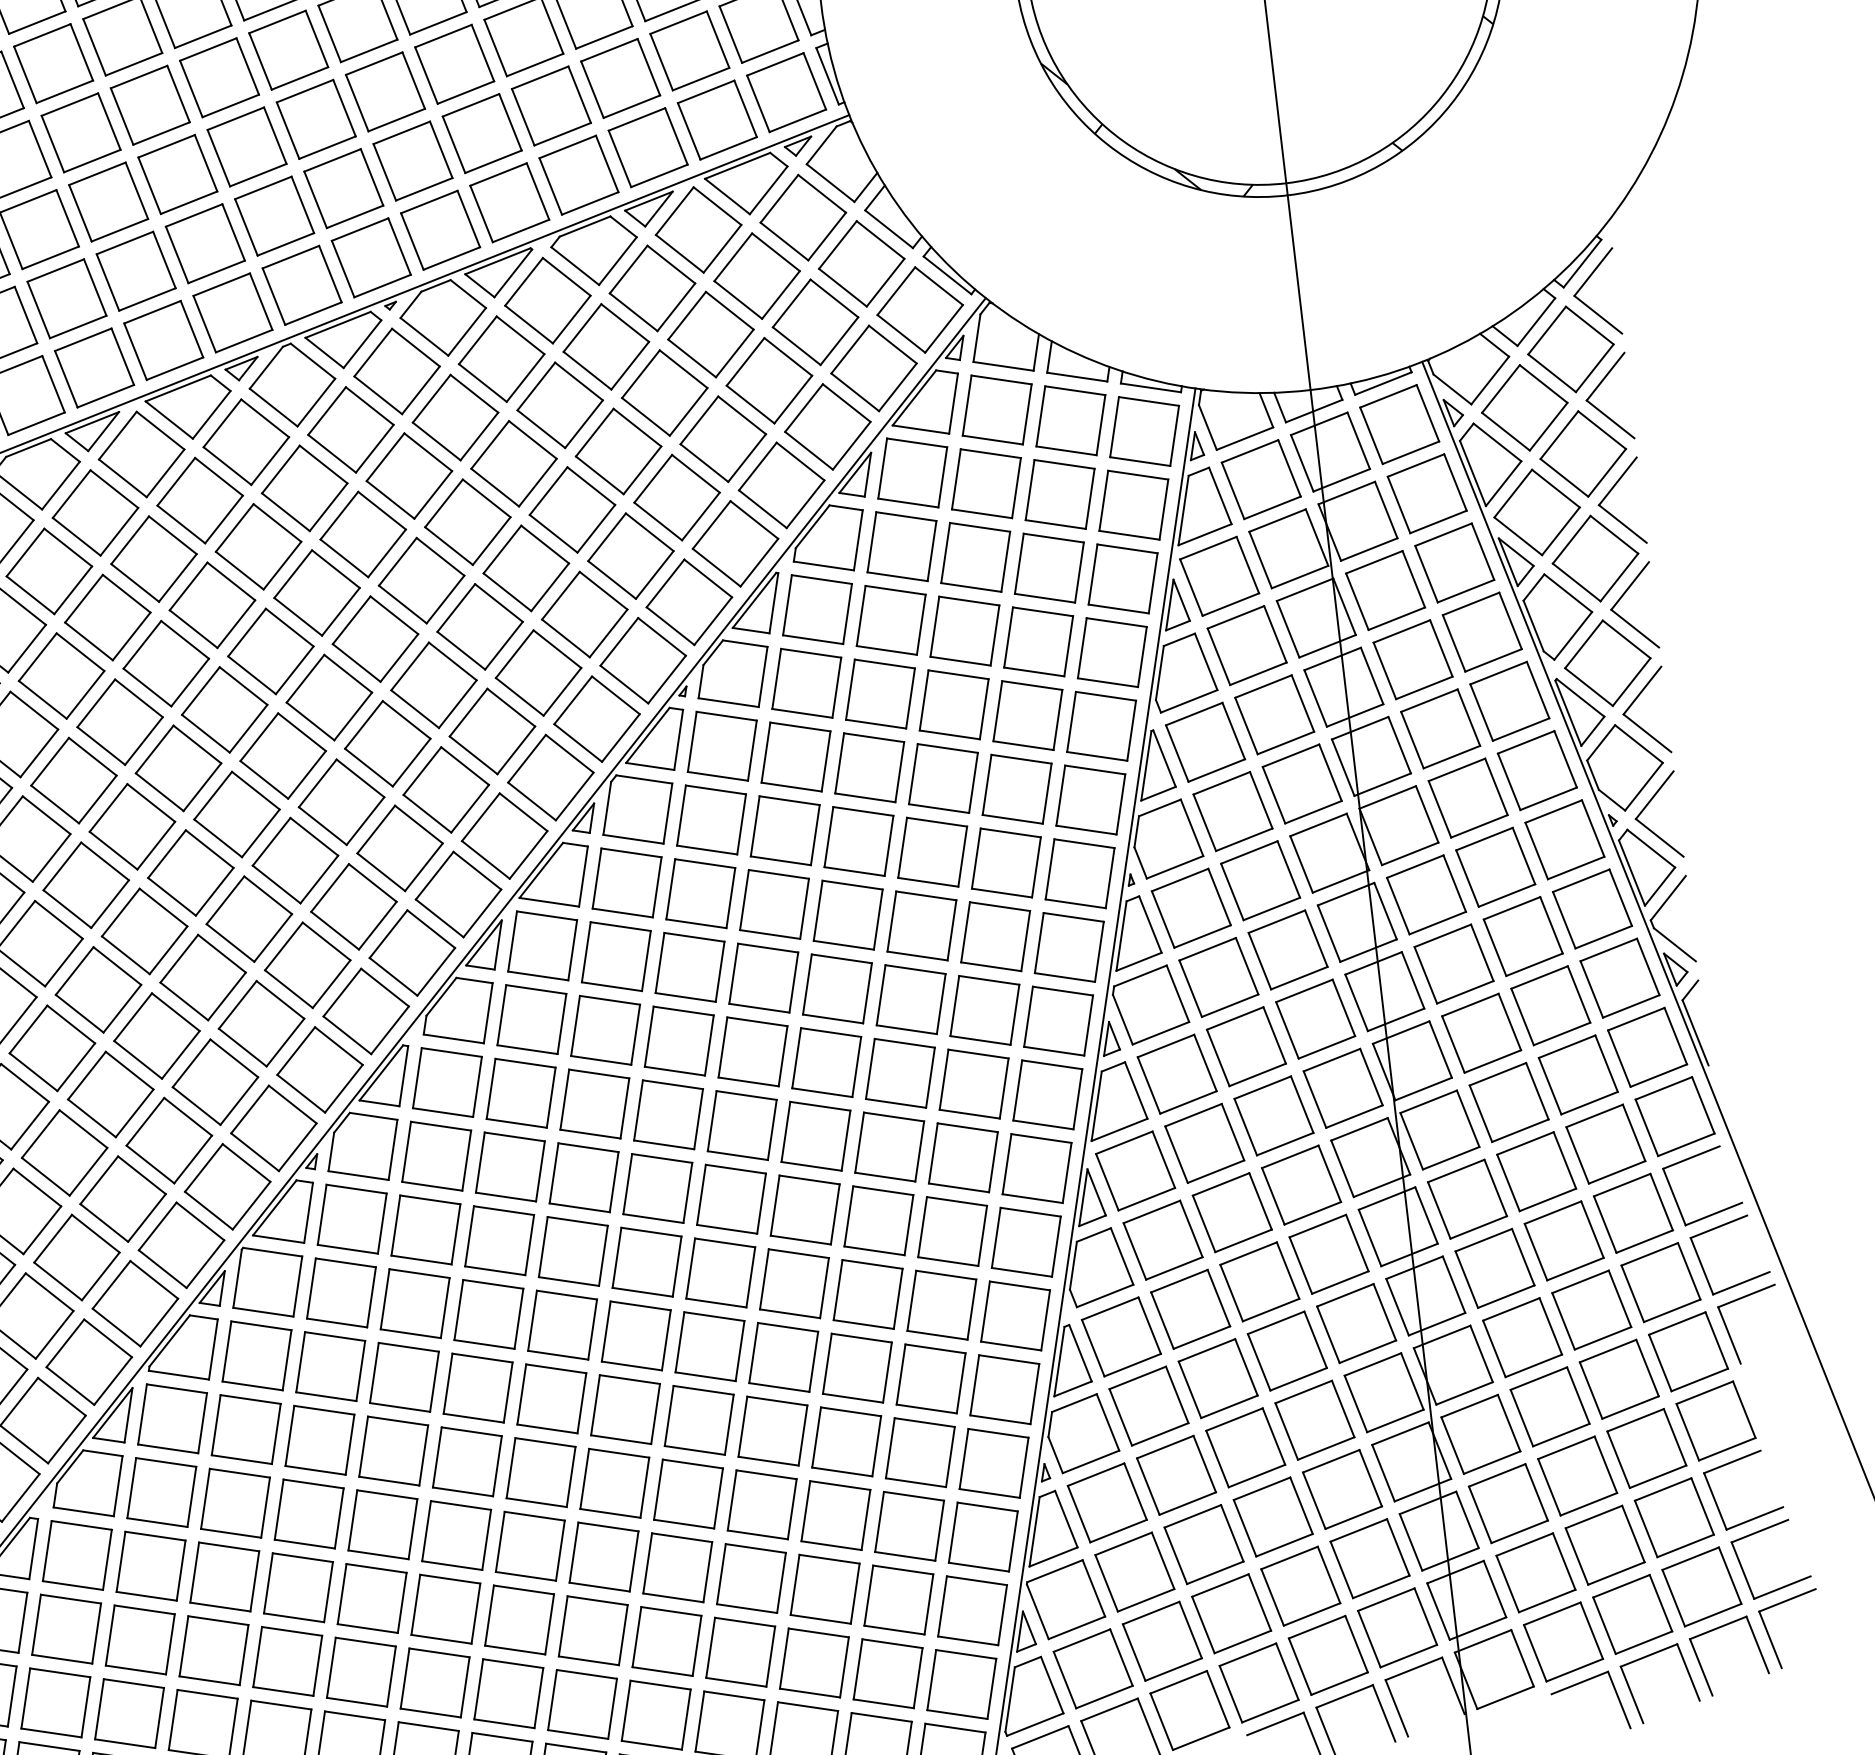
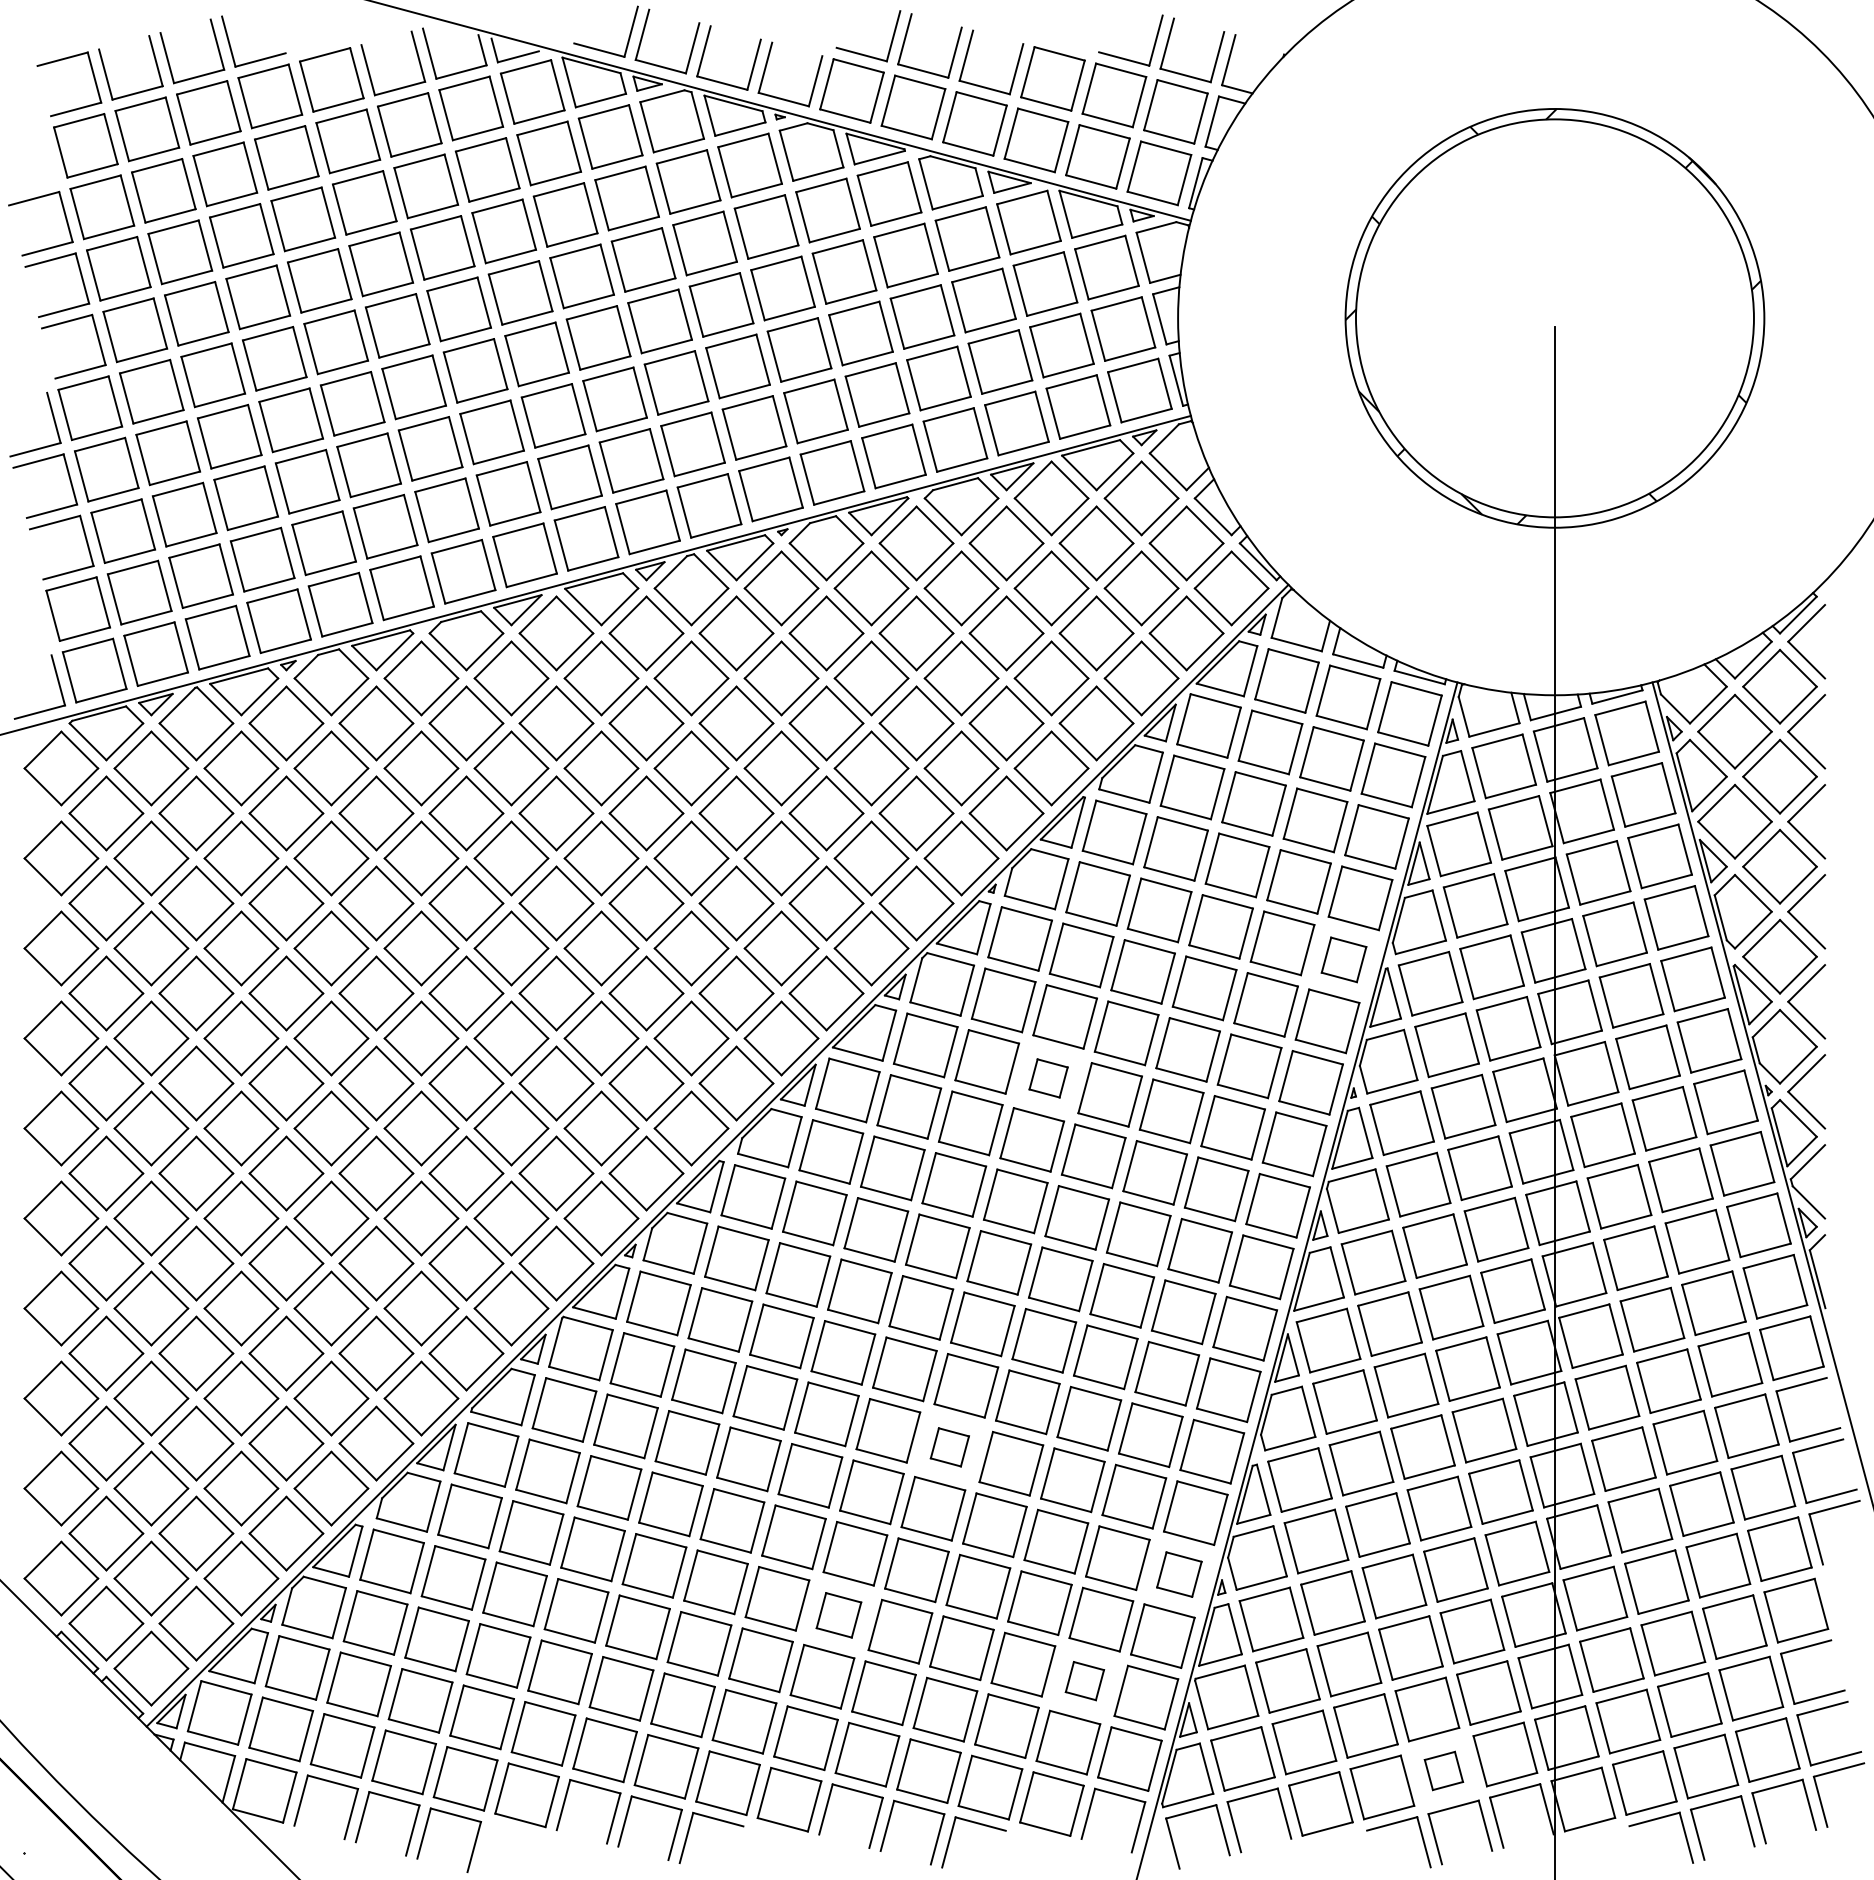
part: (1100, 726) -> (1343, 959), size x0.7
part: (774, 904) -> (1048, 1078), size x0.6
part: (709, 1346) -> (949, 1447), size x0.6
part: (994, 1463) -> (1179, 1574), size x0.7
part: (603, 1557) -> (838, 1615), size x0.7
part: (898, 1599) -> (1084, 1680), size x0.6
part: (1327, 1654) -> (1443, 1770), size x0.6

